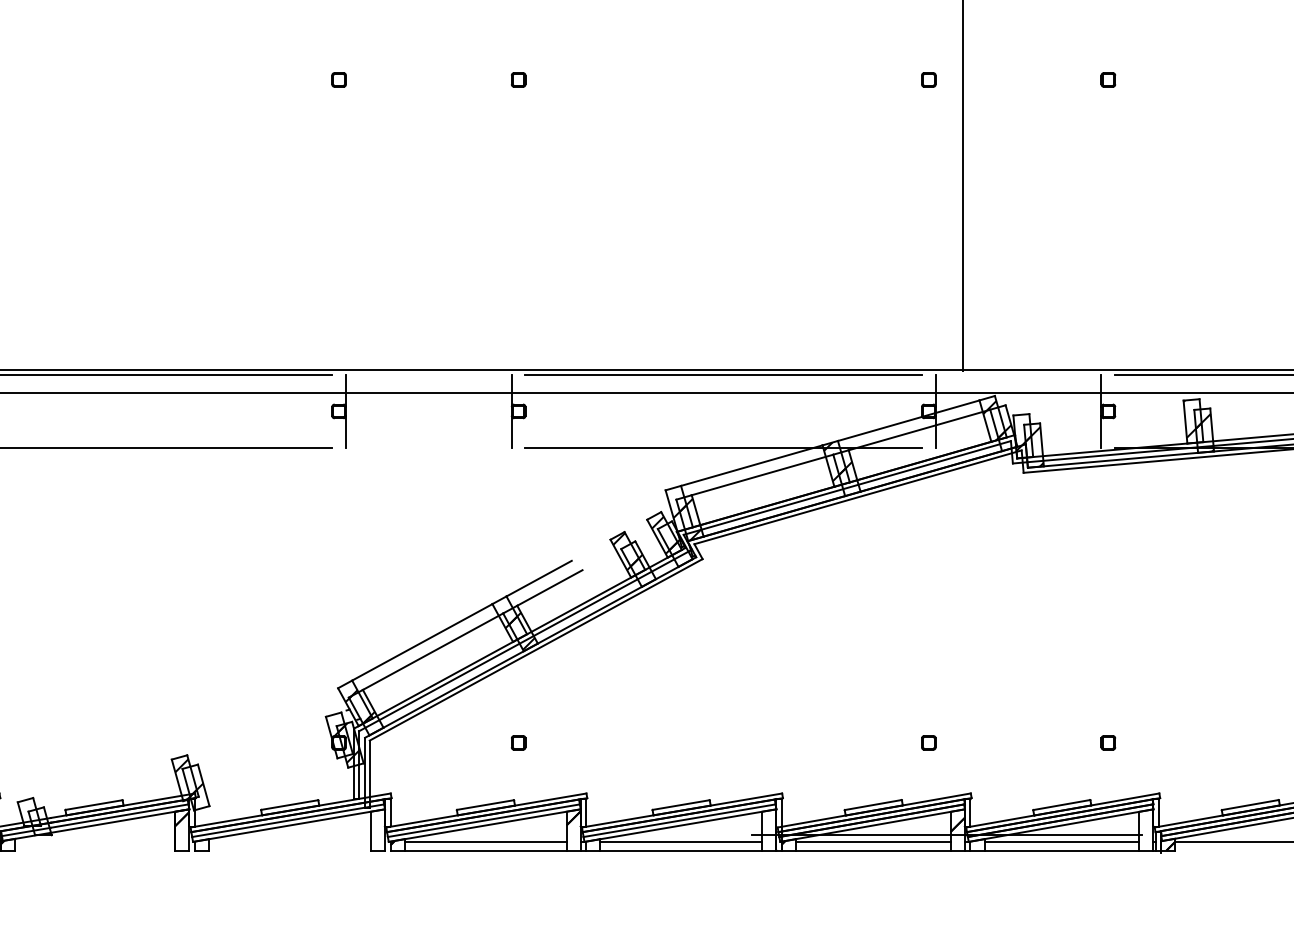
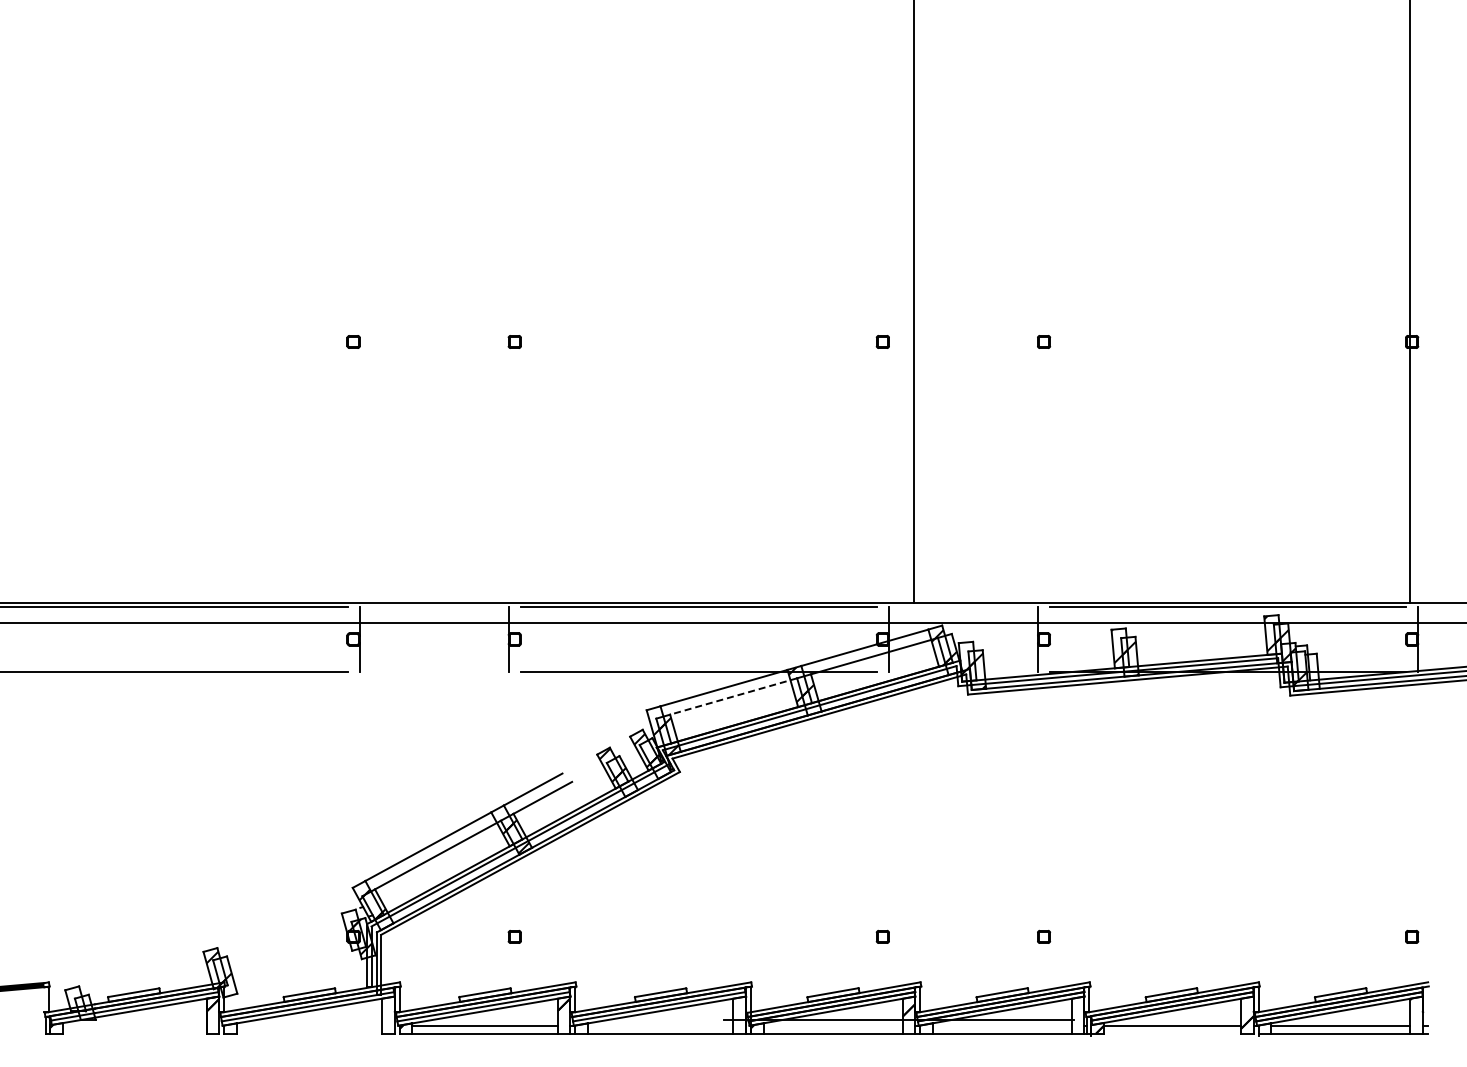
line: (762, 474) -> (733, 696), solid -> dashed
line: (681, 842) -> (660, 1026), removed
line: (872, 842) -> (832, 1026), removed
line: (1060, 842) -> (1001, 1026), removed

